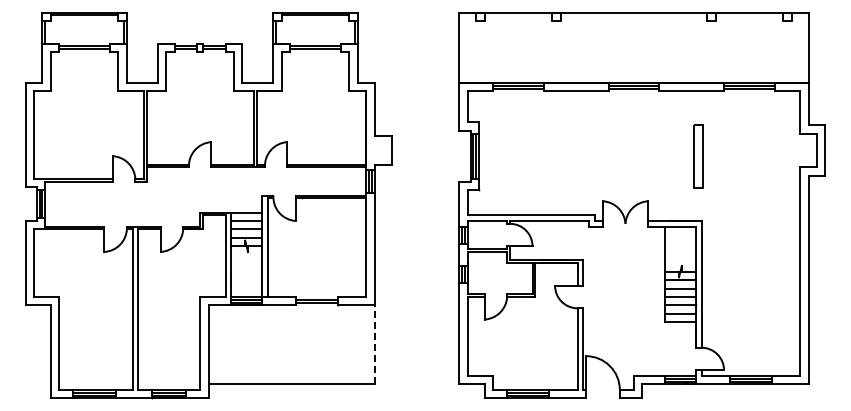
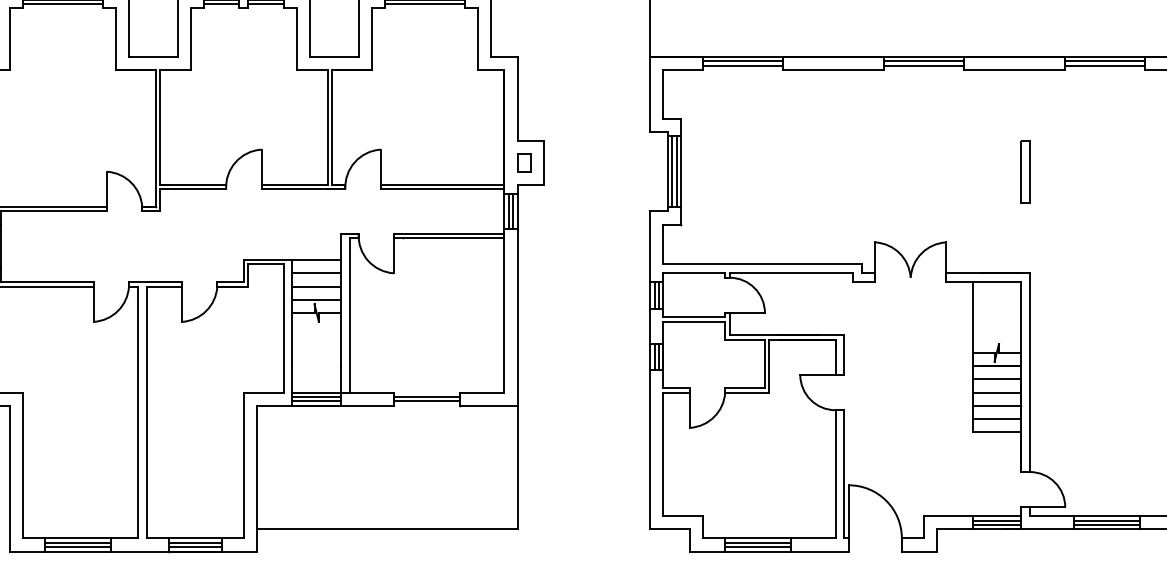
part: (378, 150) -> (523, 162), added
part: (698, 155) -> (1025, 170), size x0.62
line: (374, 344) -> (517, 466), dashed -> solid

